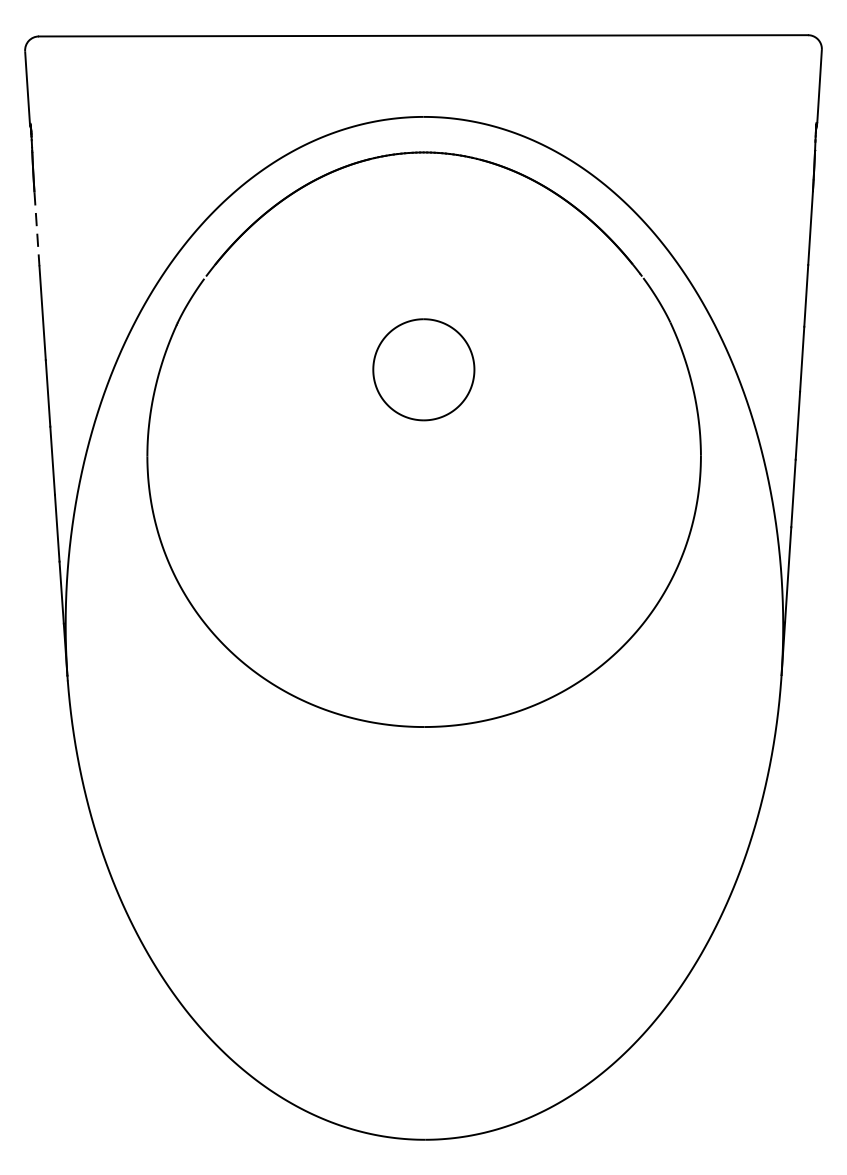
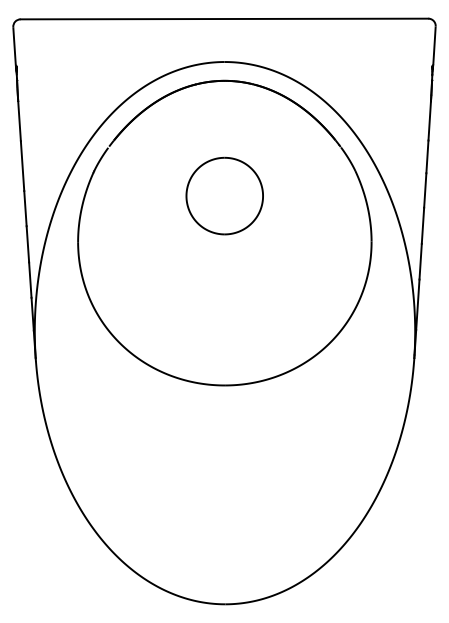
line: (36, 229) -> (19, 121), dashed -> solid
part: (423, 368) -> (224, 195), size x1.43

